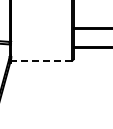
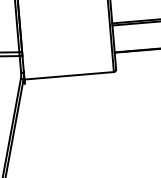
line: (41, 60) -> (68, 75), dashed -> solid

